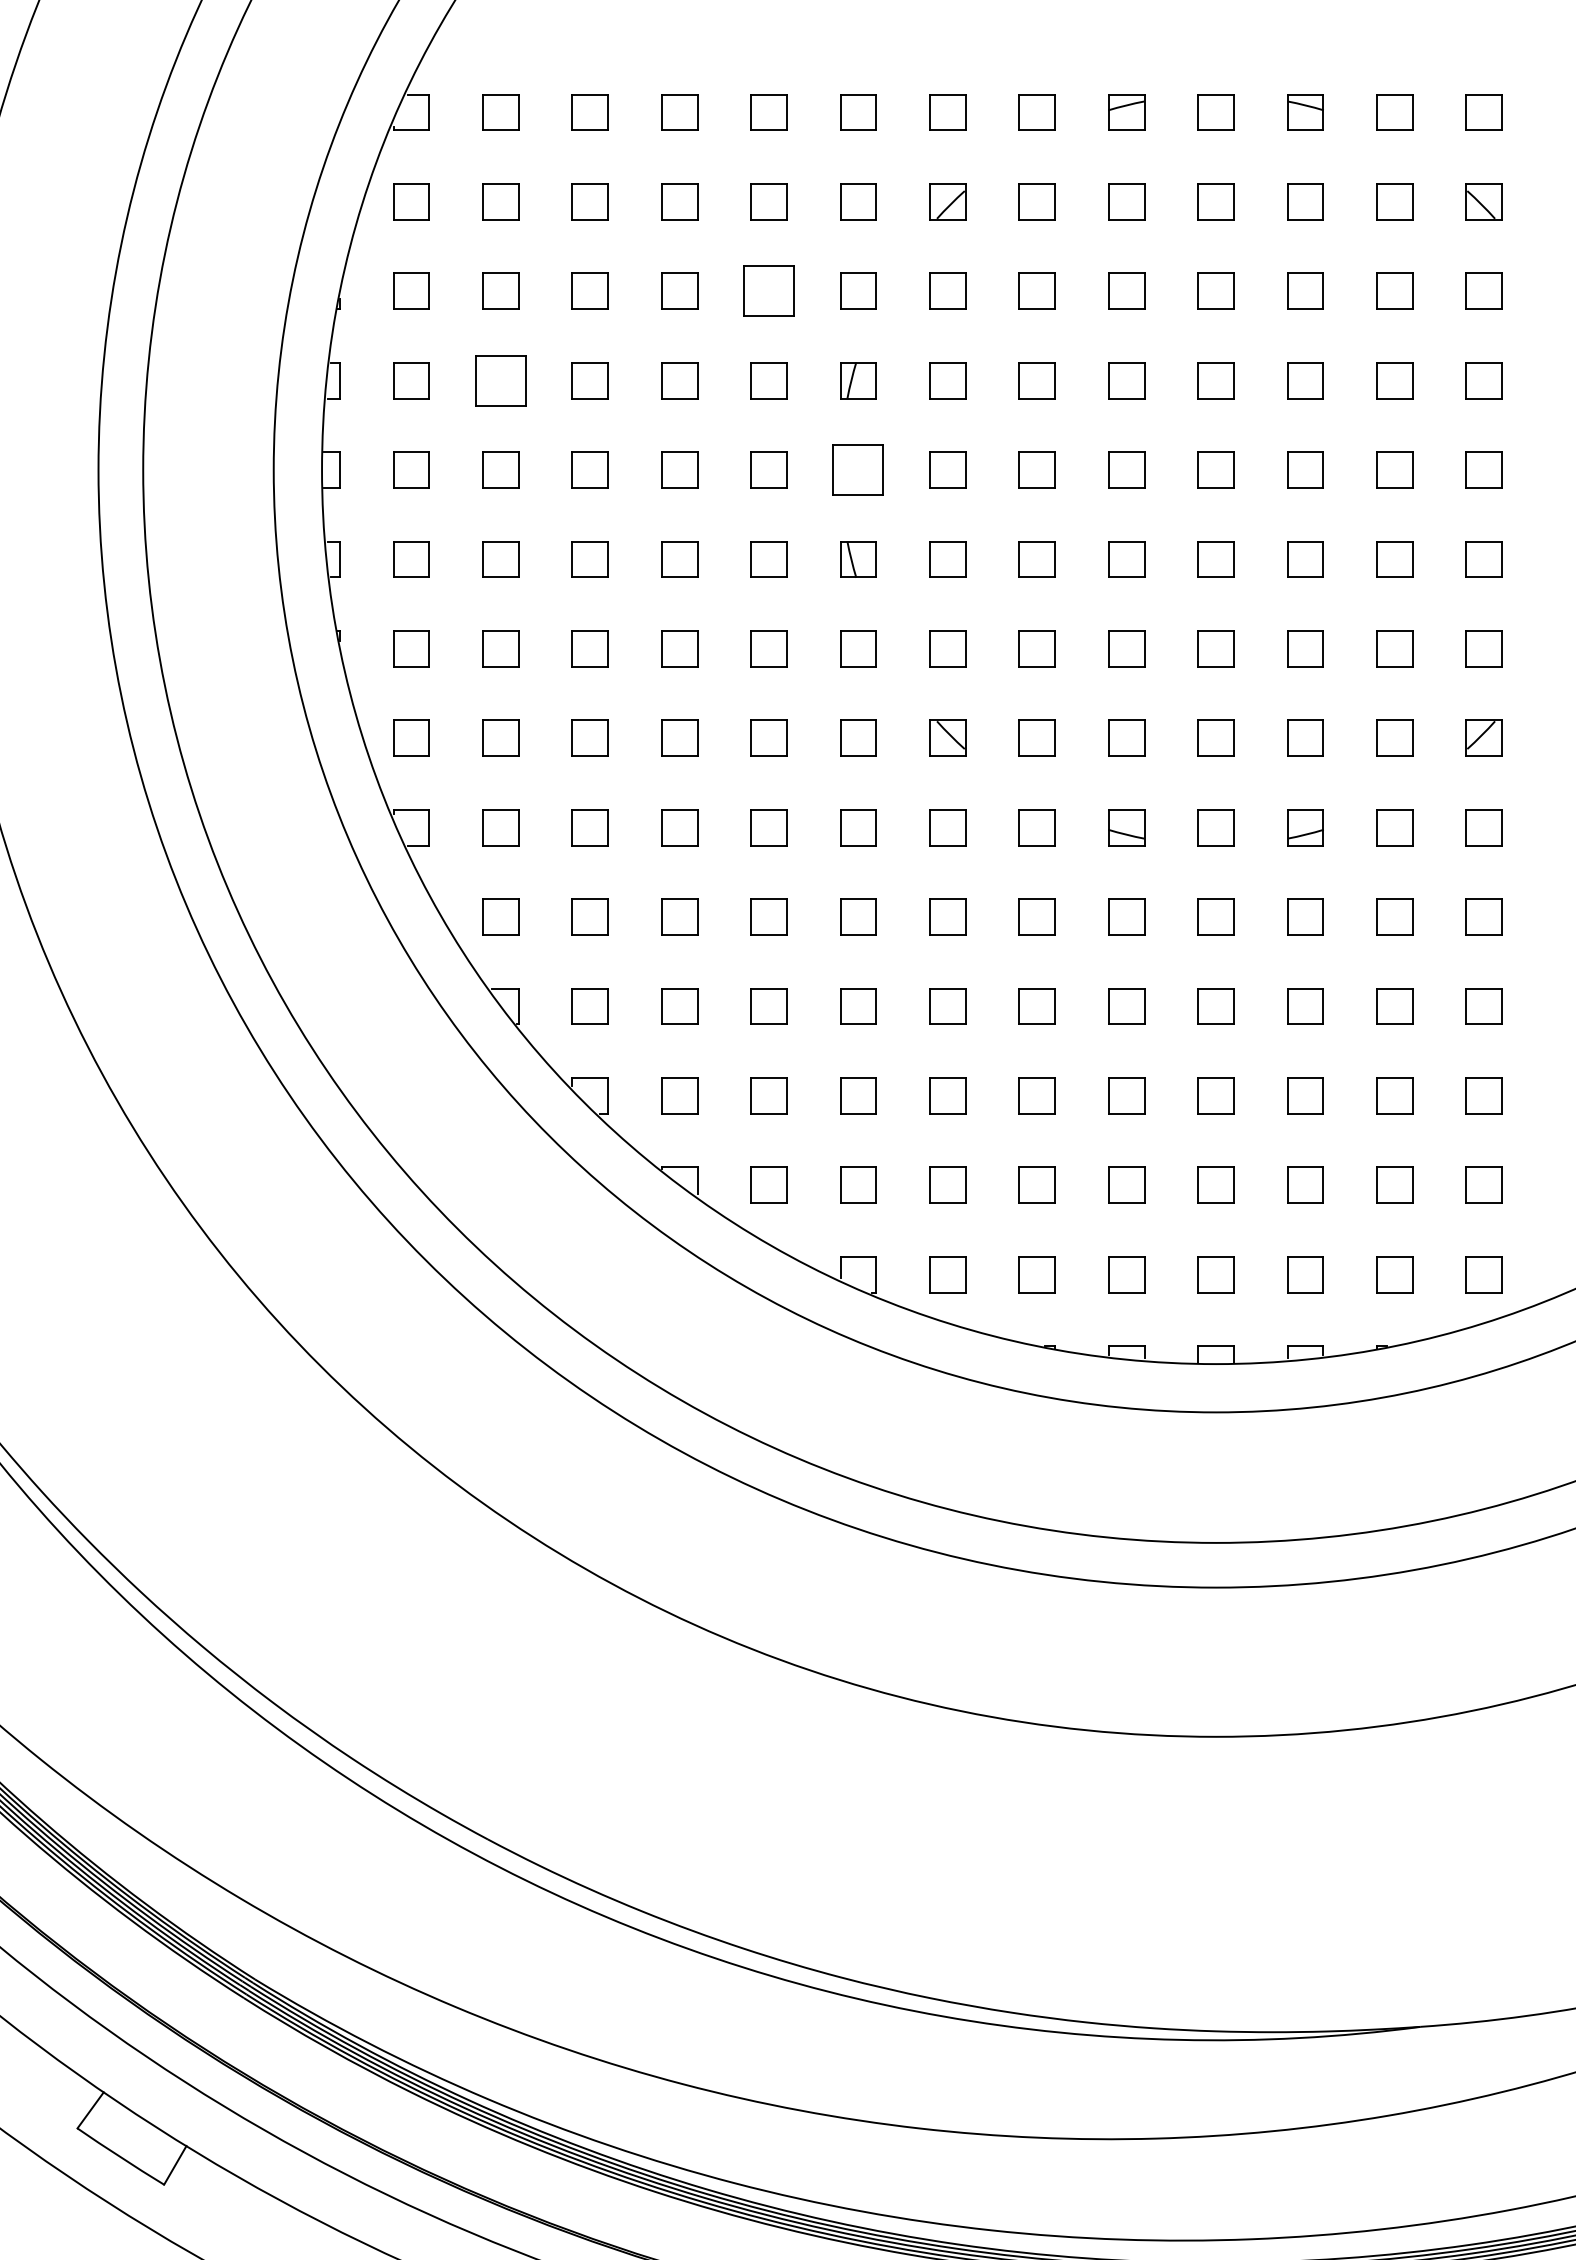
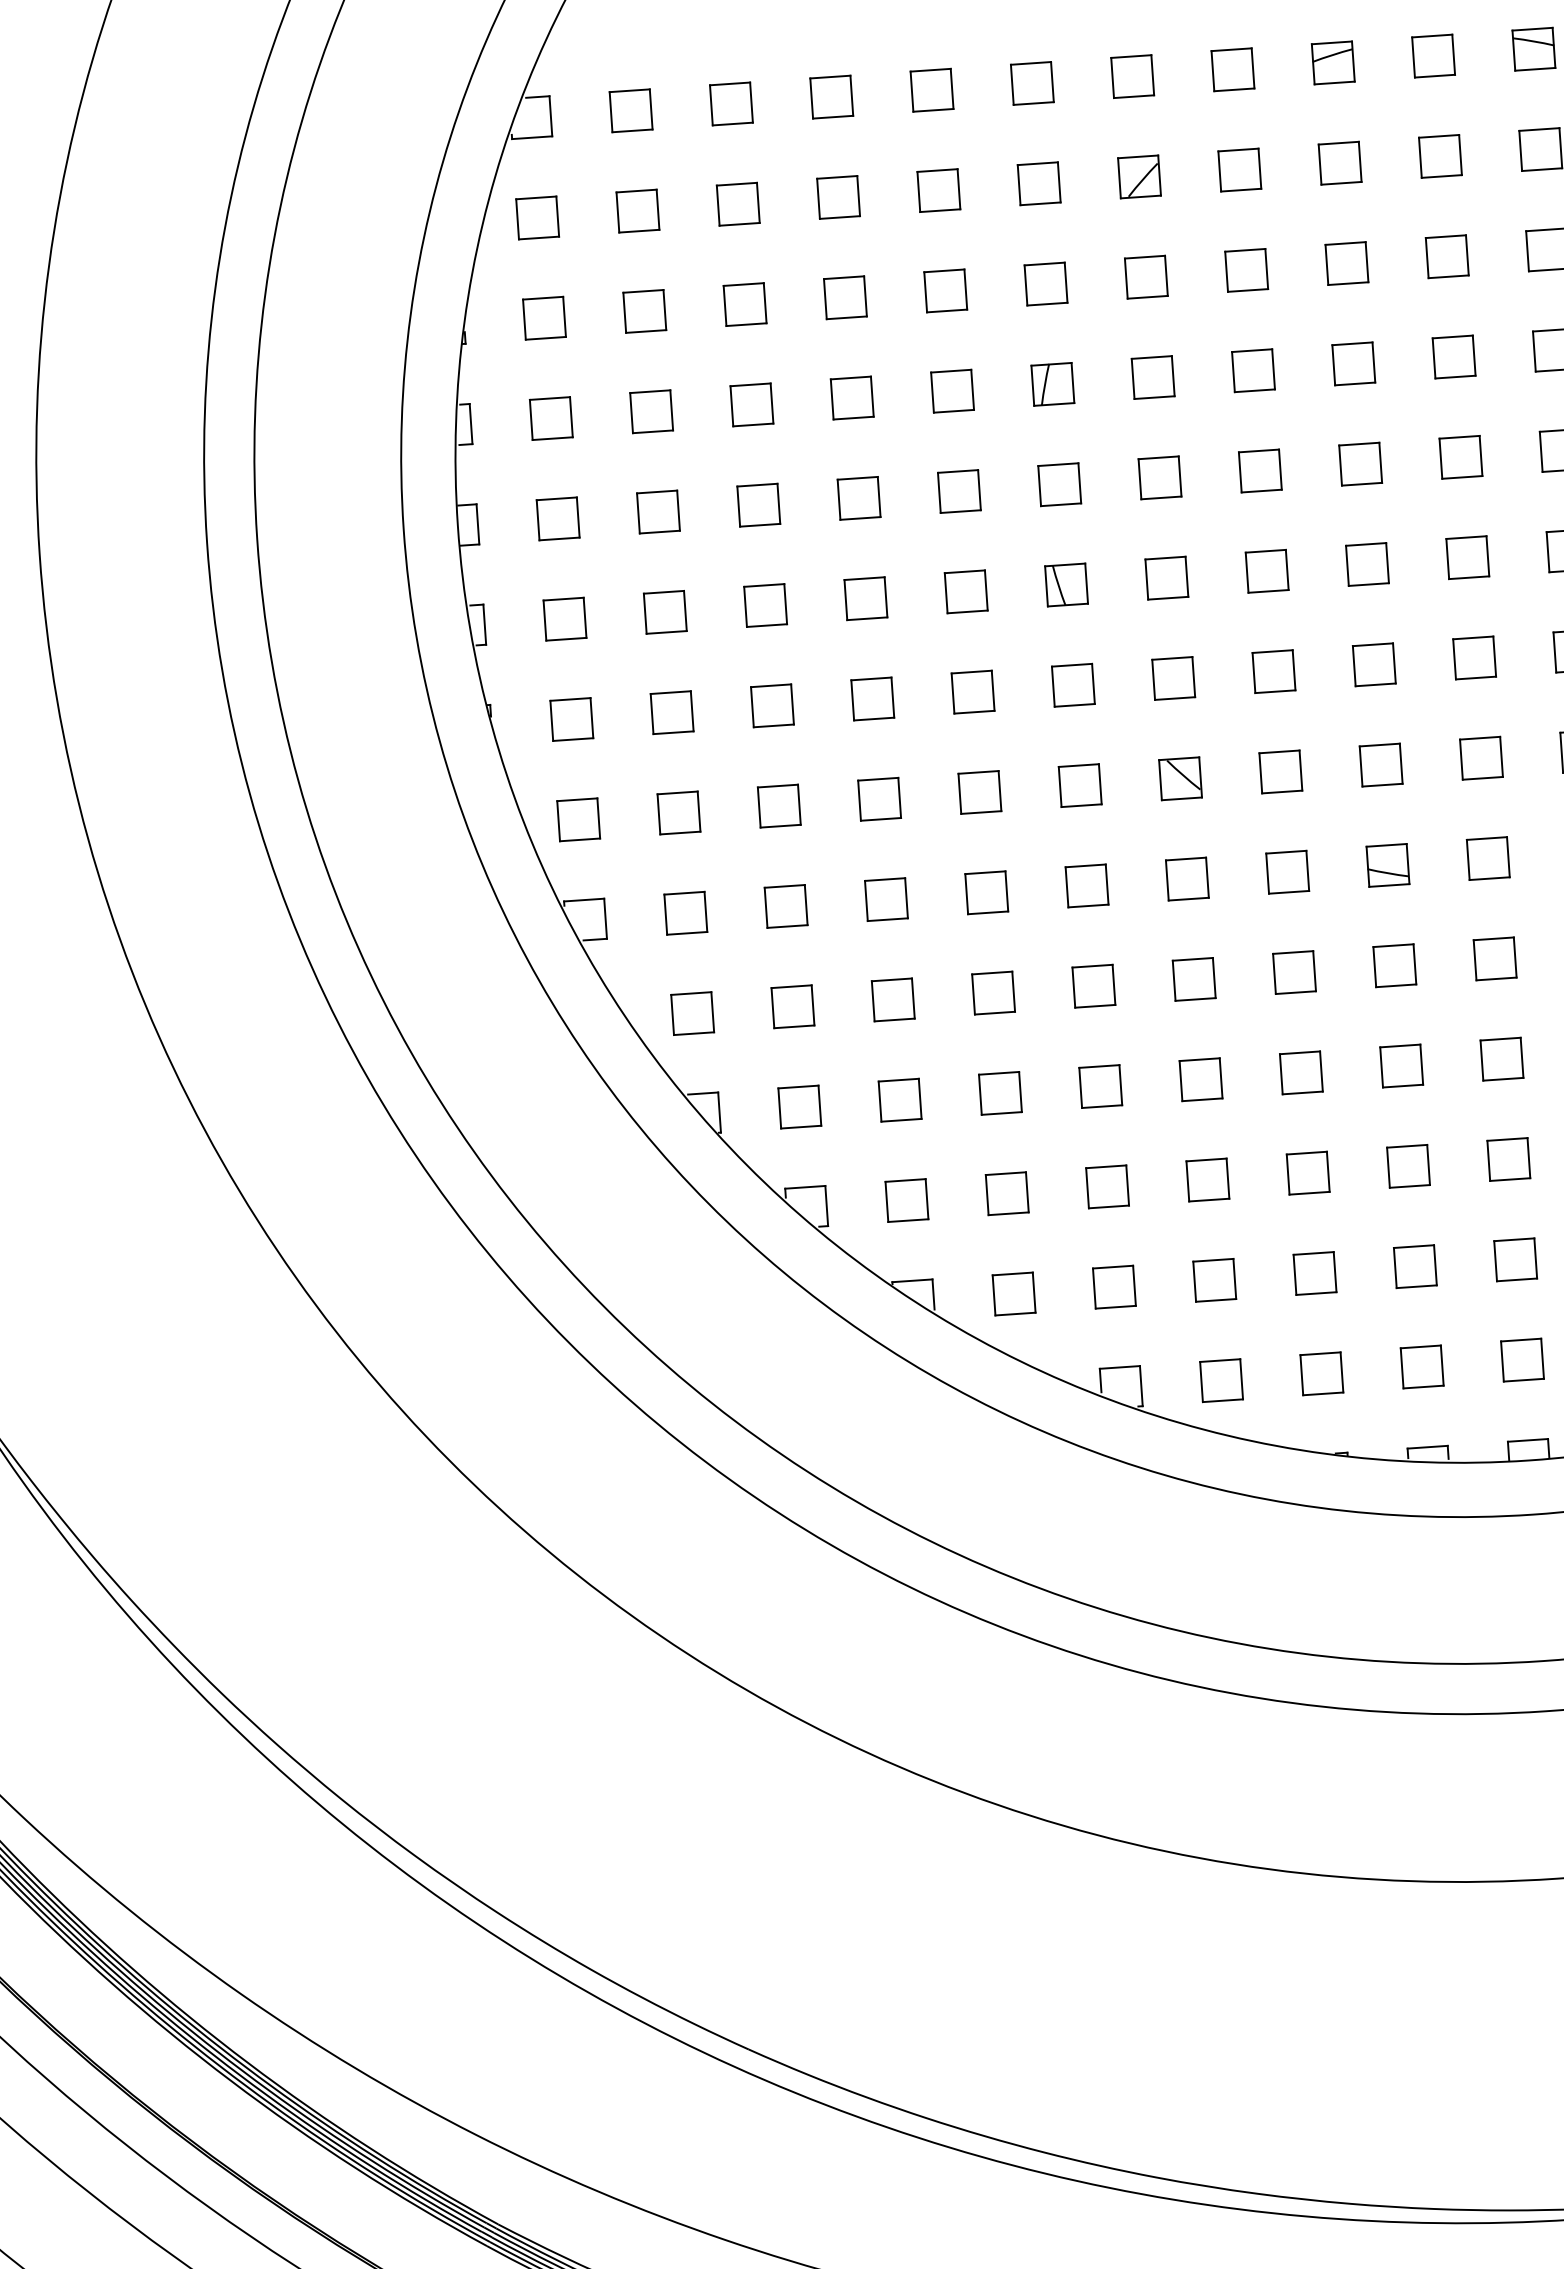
part: (768, 290) -> (945, 290), size x0.71
part: (500, 380) -> (651, 411), size x0.71
part: (858, 469) -> (1059, 484), size x0.71

